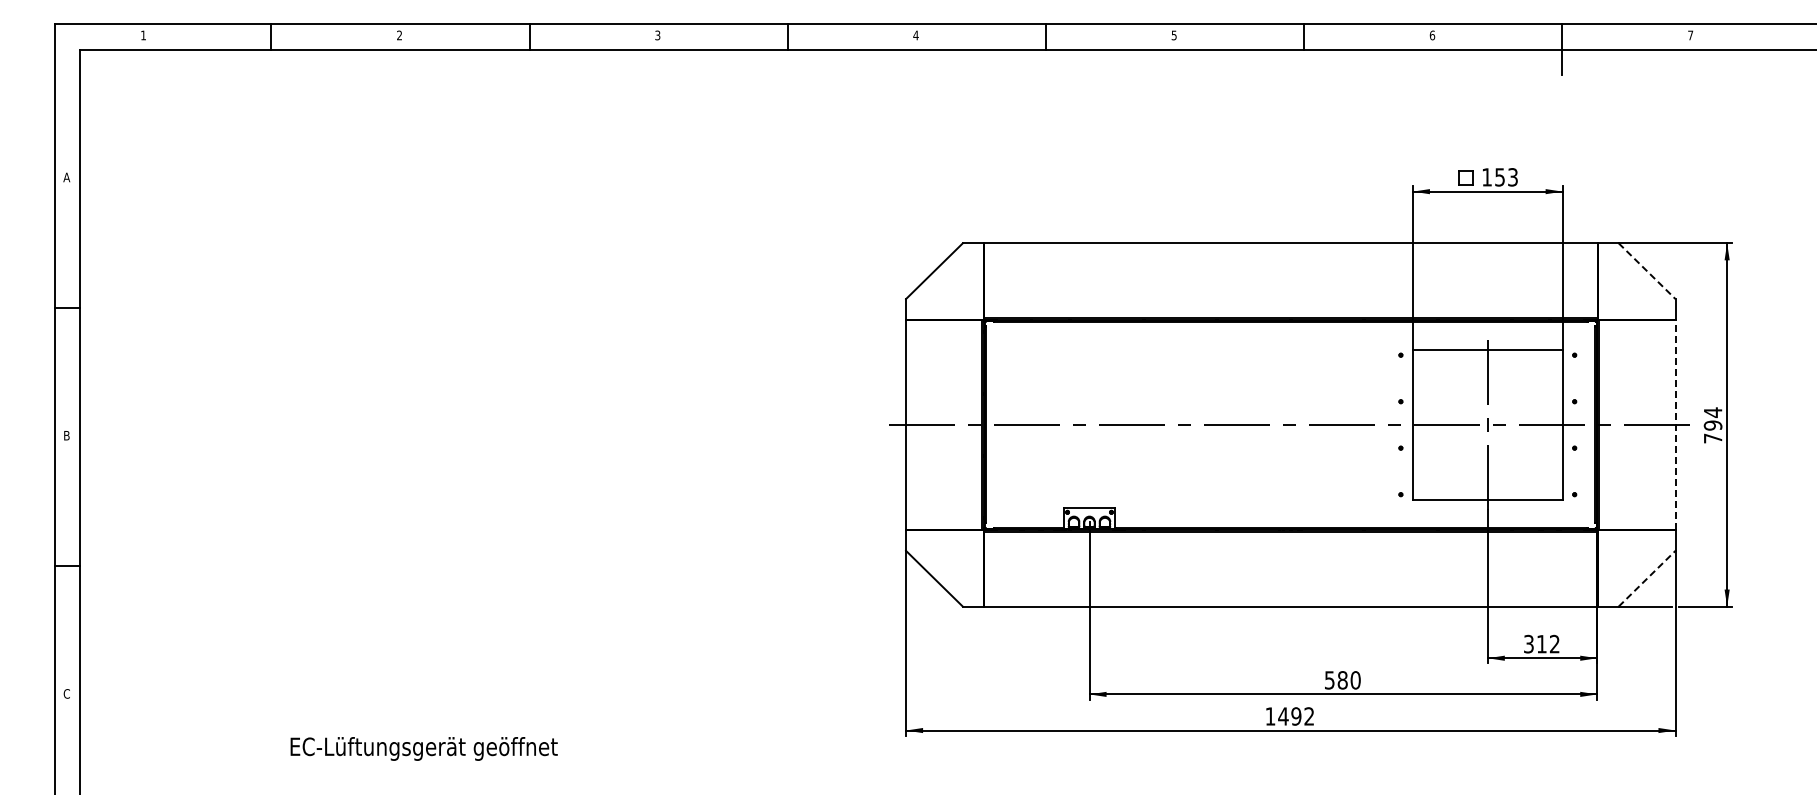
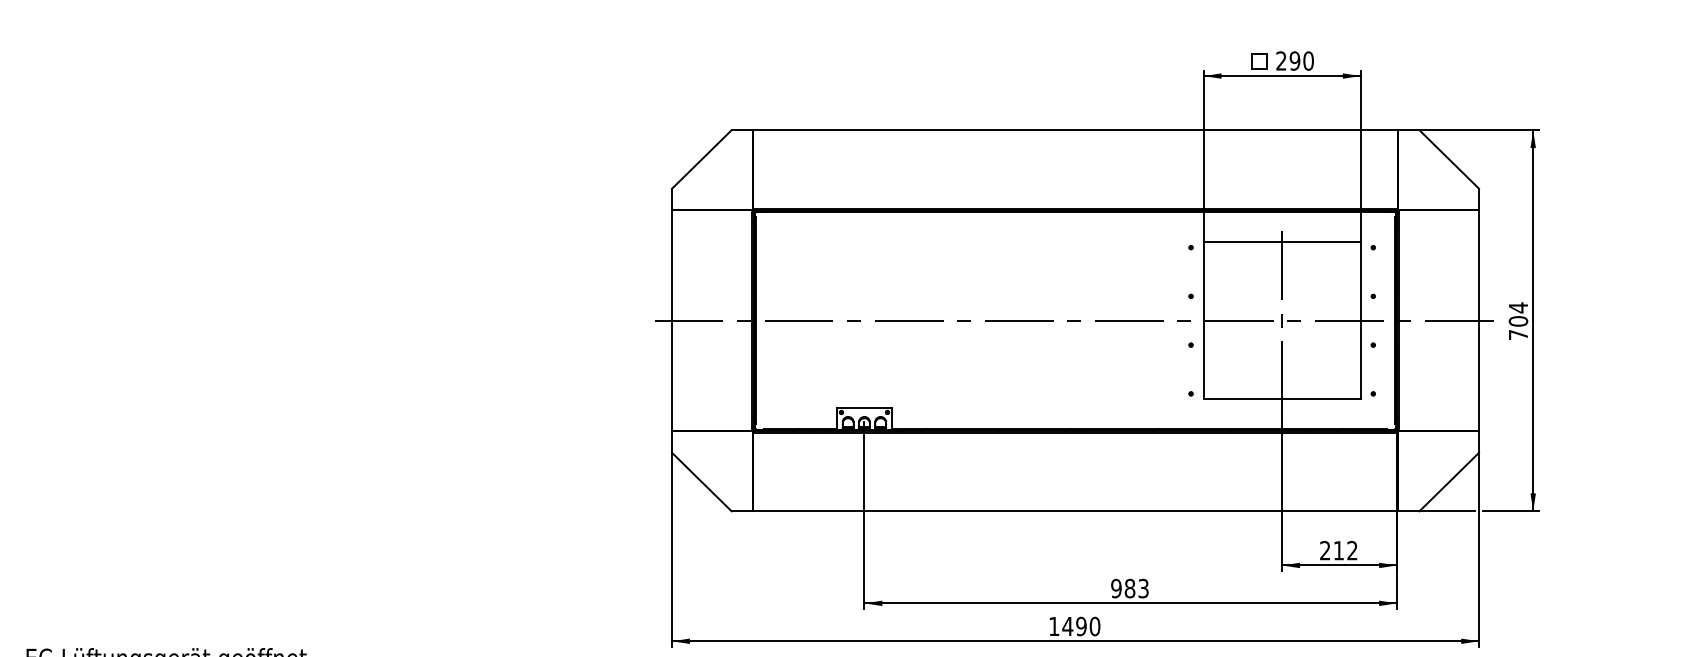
text: (1500, 177) -> (1295, 61), 153 -> 290
line: (1647, 271) -> (1449, 159), dashed -> solid
line: (1675, 424) -> (1479, 320), dashed -> solid
text: (1713, 425) -> (1518, 321), 794 -> 704
line: (1647, 578) -> (1449, 481), dashed -> solid
text: (1528, 644) -> (1324, 551), 312 -> 212
text: (1342, 680) -> (1129, 588), 580 -> 983
text: (1309, 716) -> (1095, 626), 1492 -> 1490

